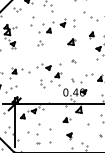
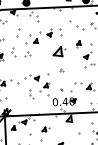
part: (26, 40) -> (13, 52), added
part: (71, 41) -> (58, 51), size x1.6
part: (66, 120) -> (45, 129), moved

